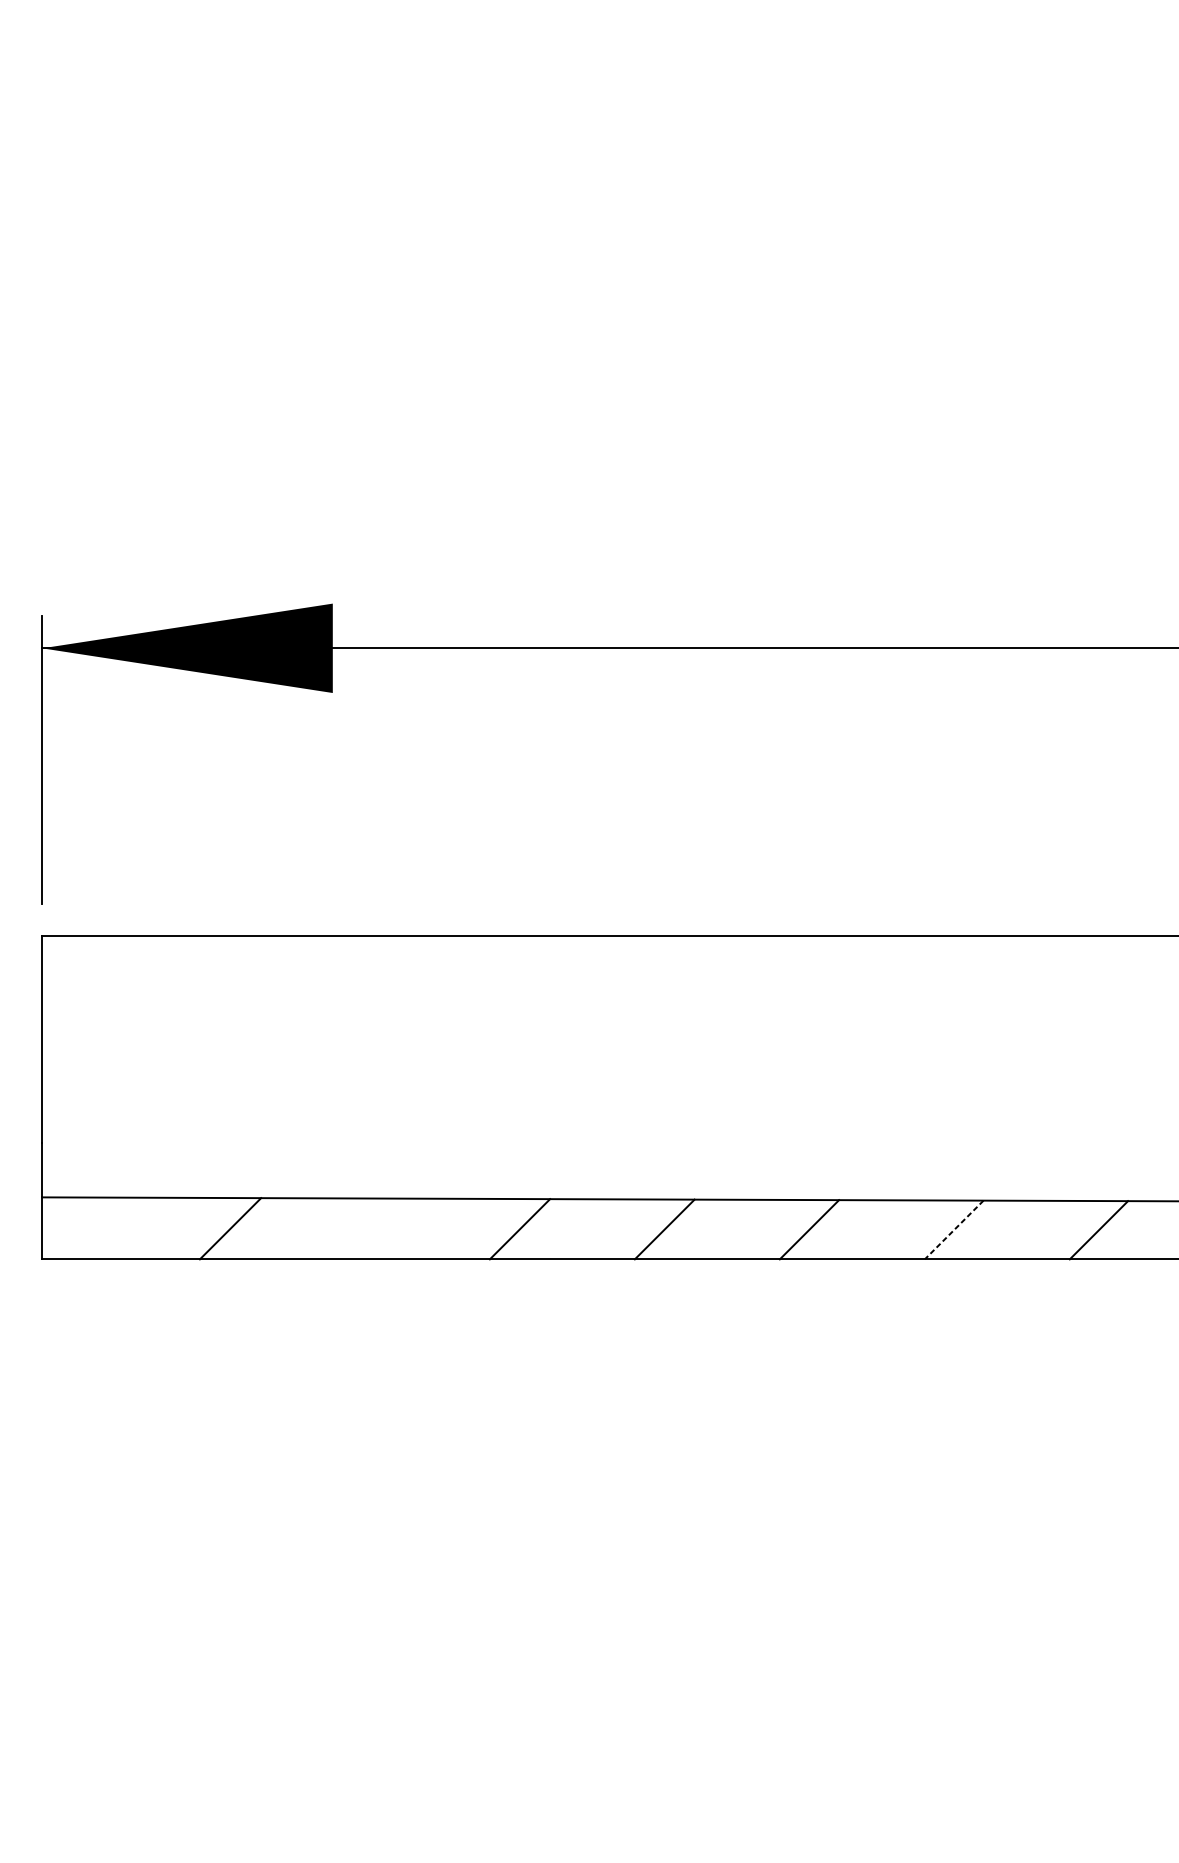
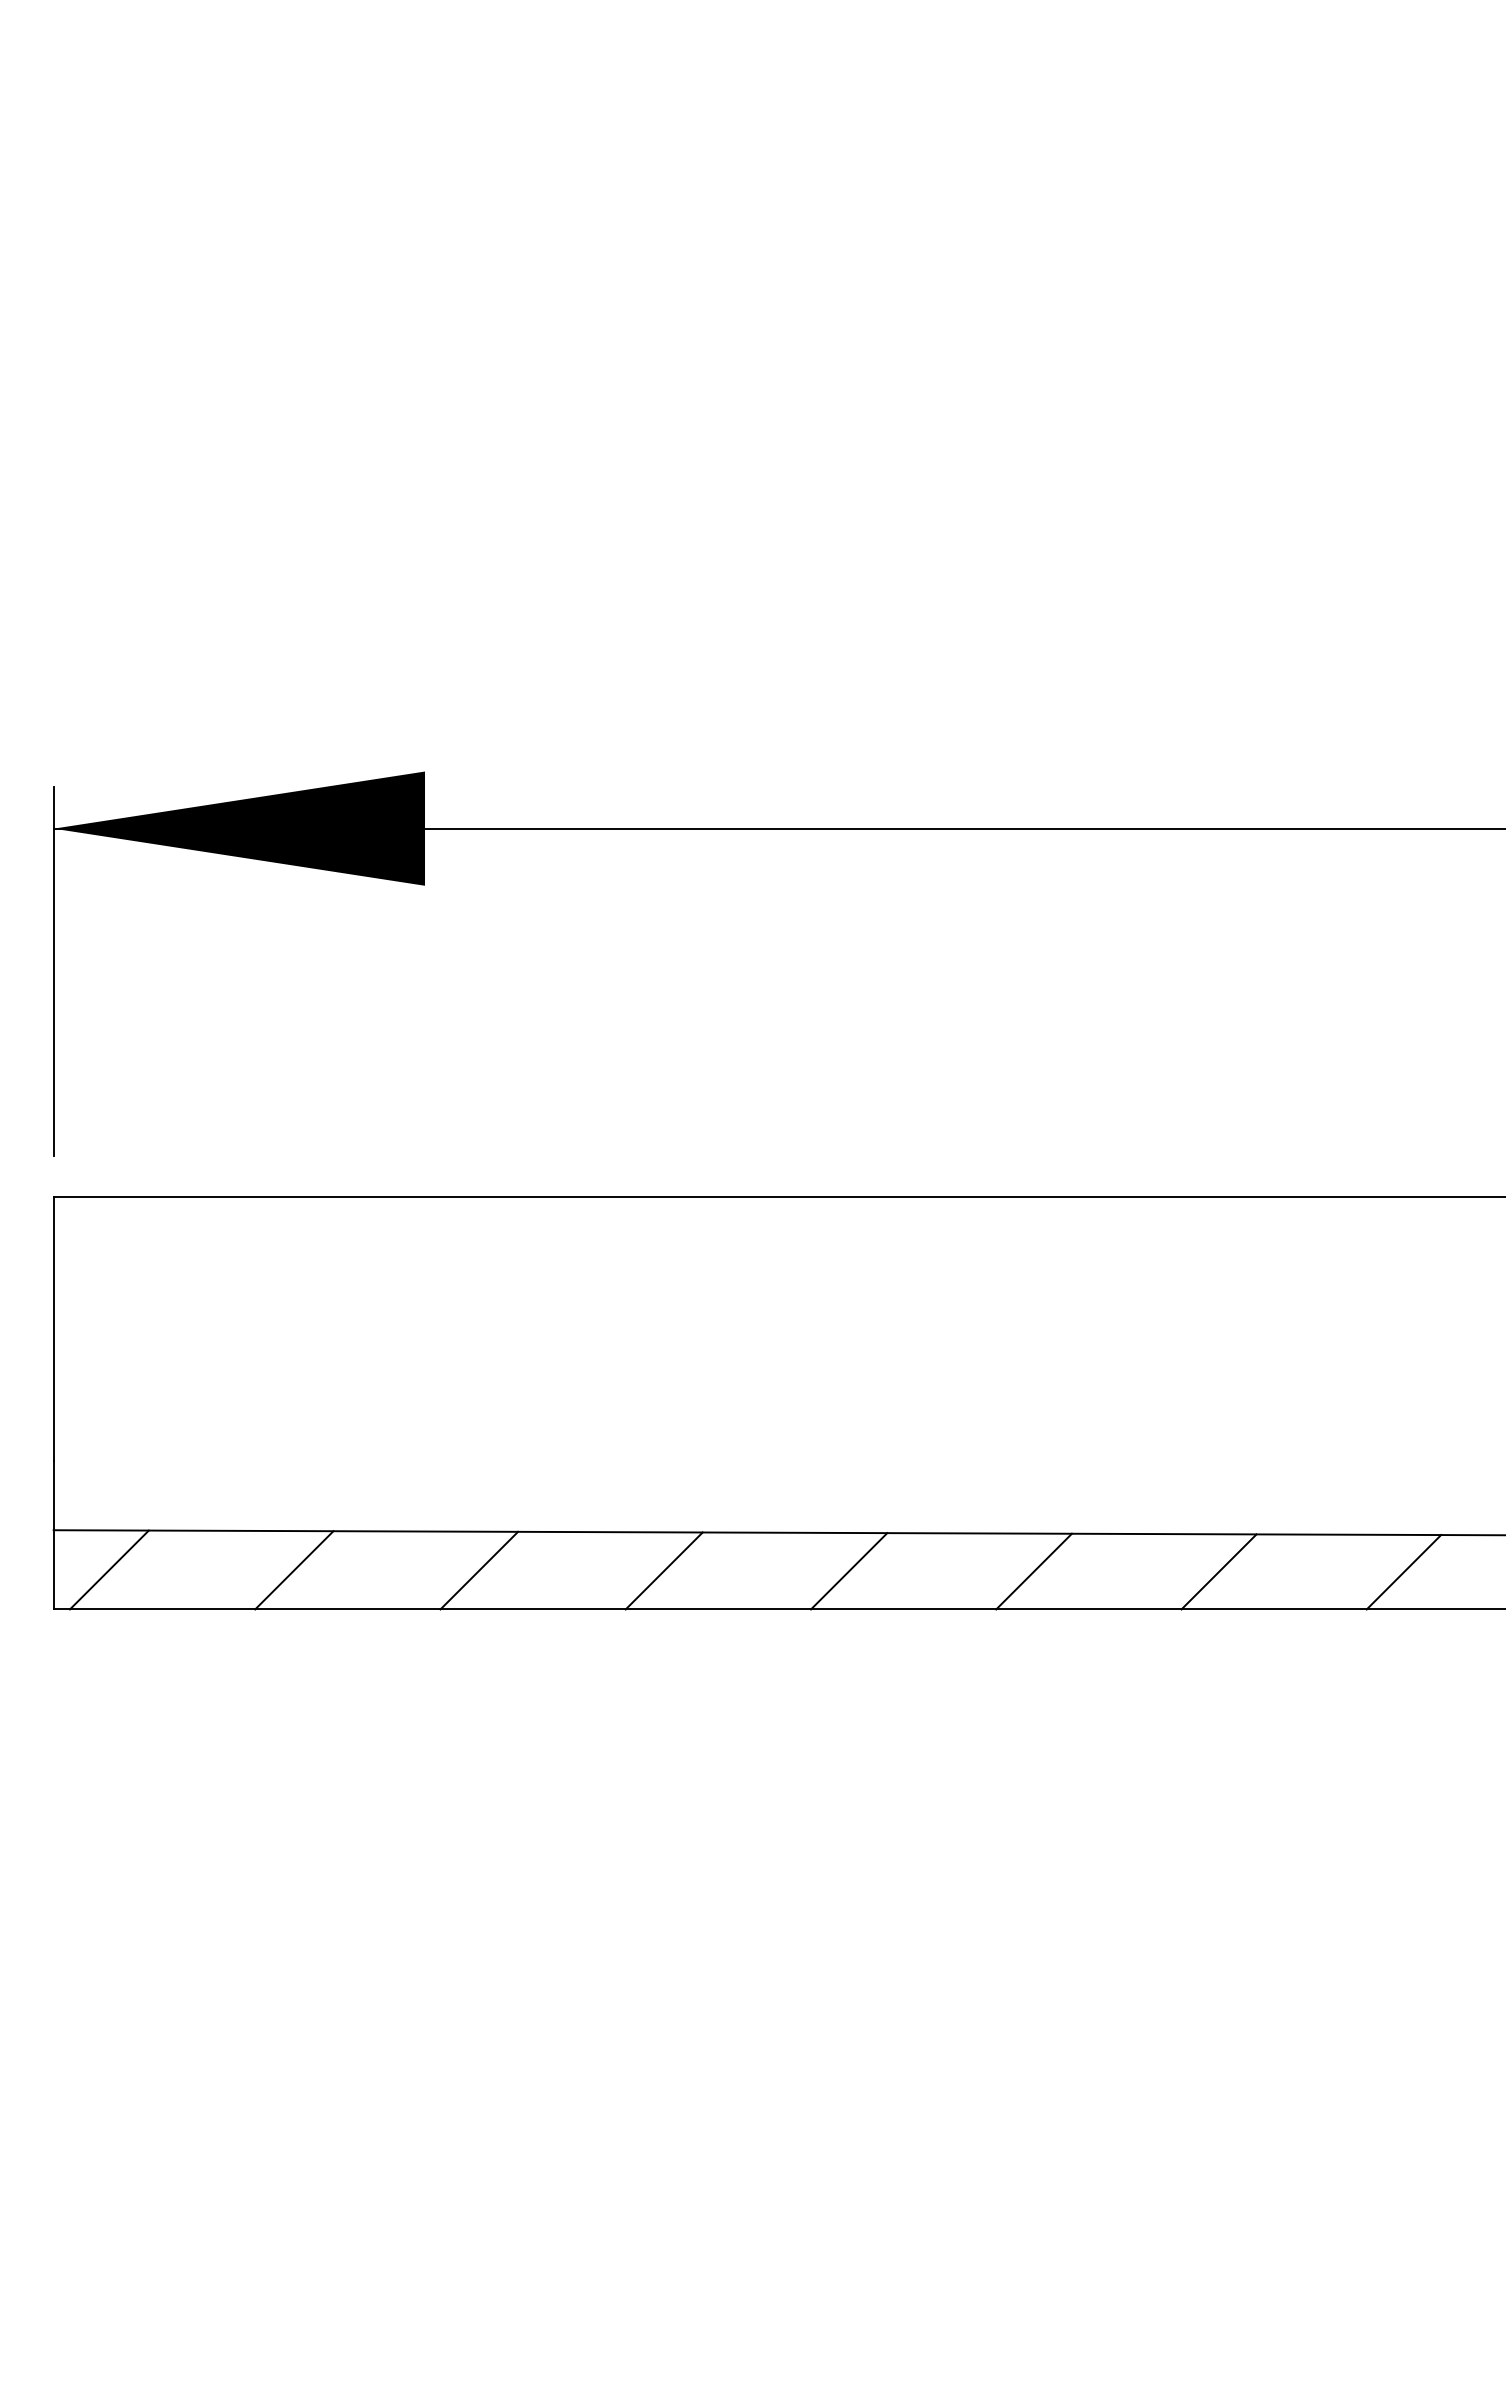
line: (85, 1228) -> (108, 1569), added
line: (375, 1228) -> (479, 1570), added
line: (953, 1230) -> (1218, 1572), dashed -> solid

